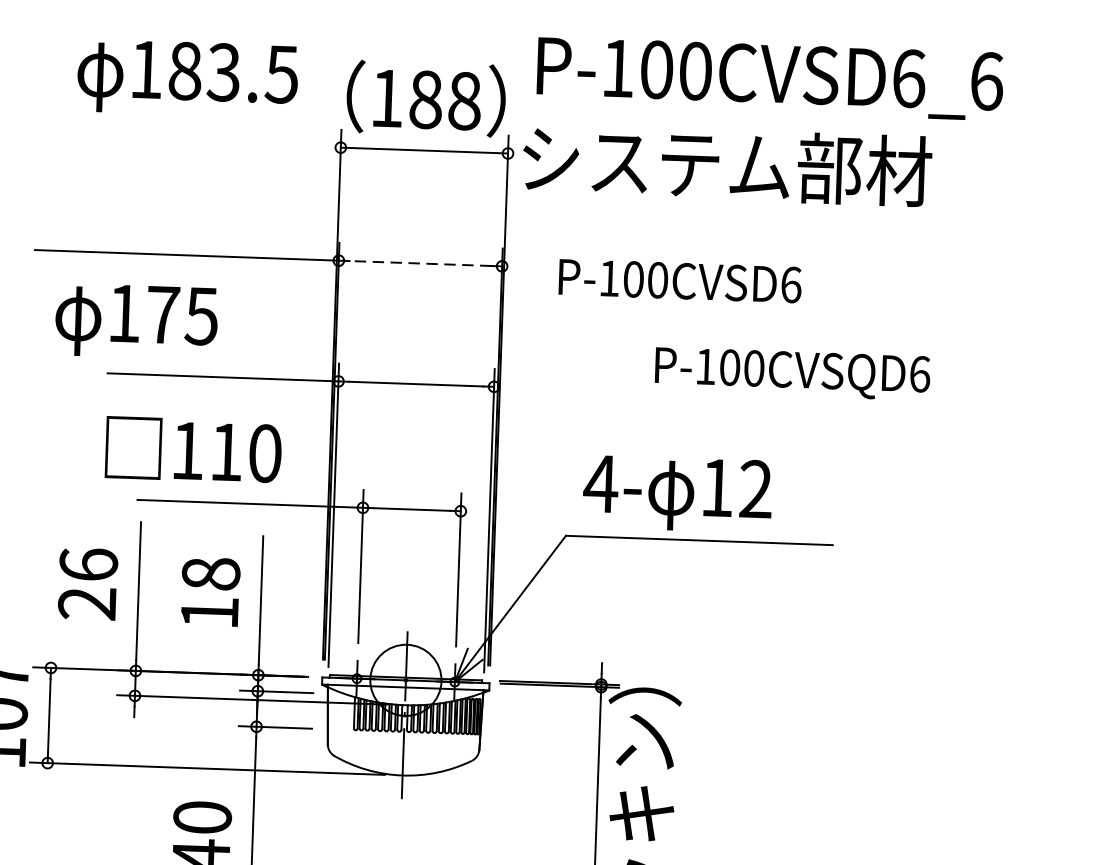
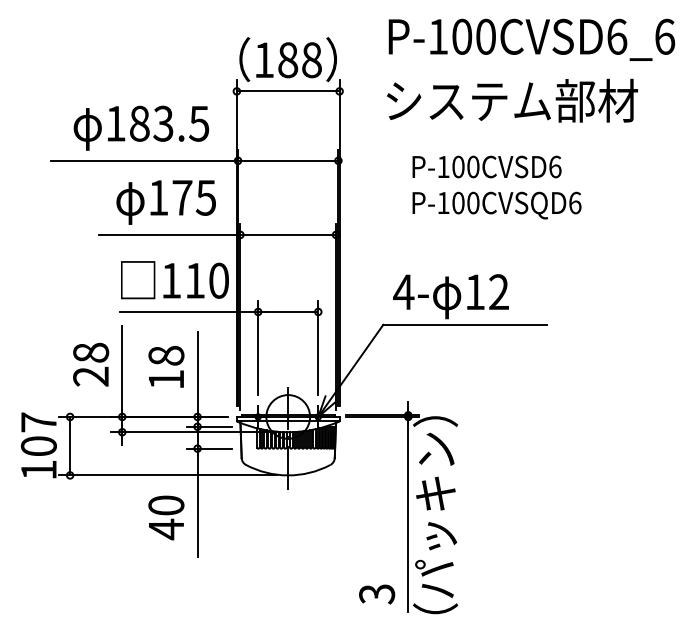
text: (187, 77) -> (141, 127), moved
text: (769, 78) -> (531, 39), moved
text: (727, 164) -> (512, 100), moved
line: (420, 263) -> (288, 160), dashed -> solid
text: (679, 280) -> (486, 166), moved
text: (135, 321) -> (165, 202), moved
text: (791, 373) -> (496, 205), moved
text: (192, 450) -> (174, 280), moved
text: (89, 564) -> (91, 352), 26 -> 28

